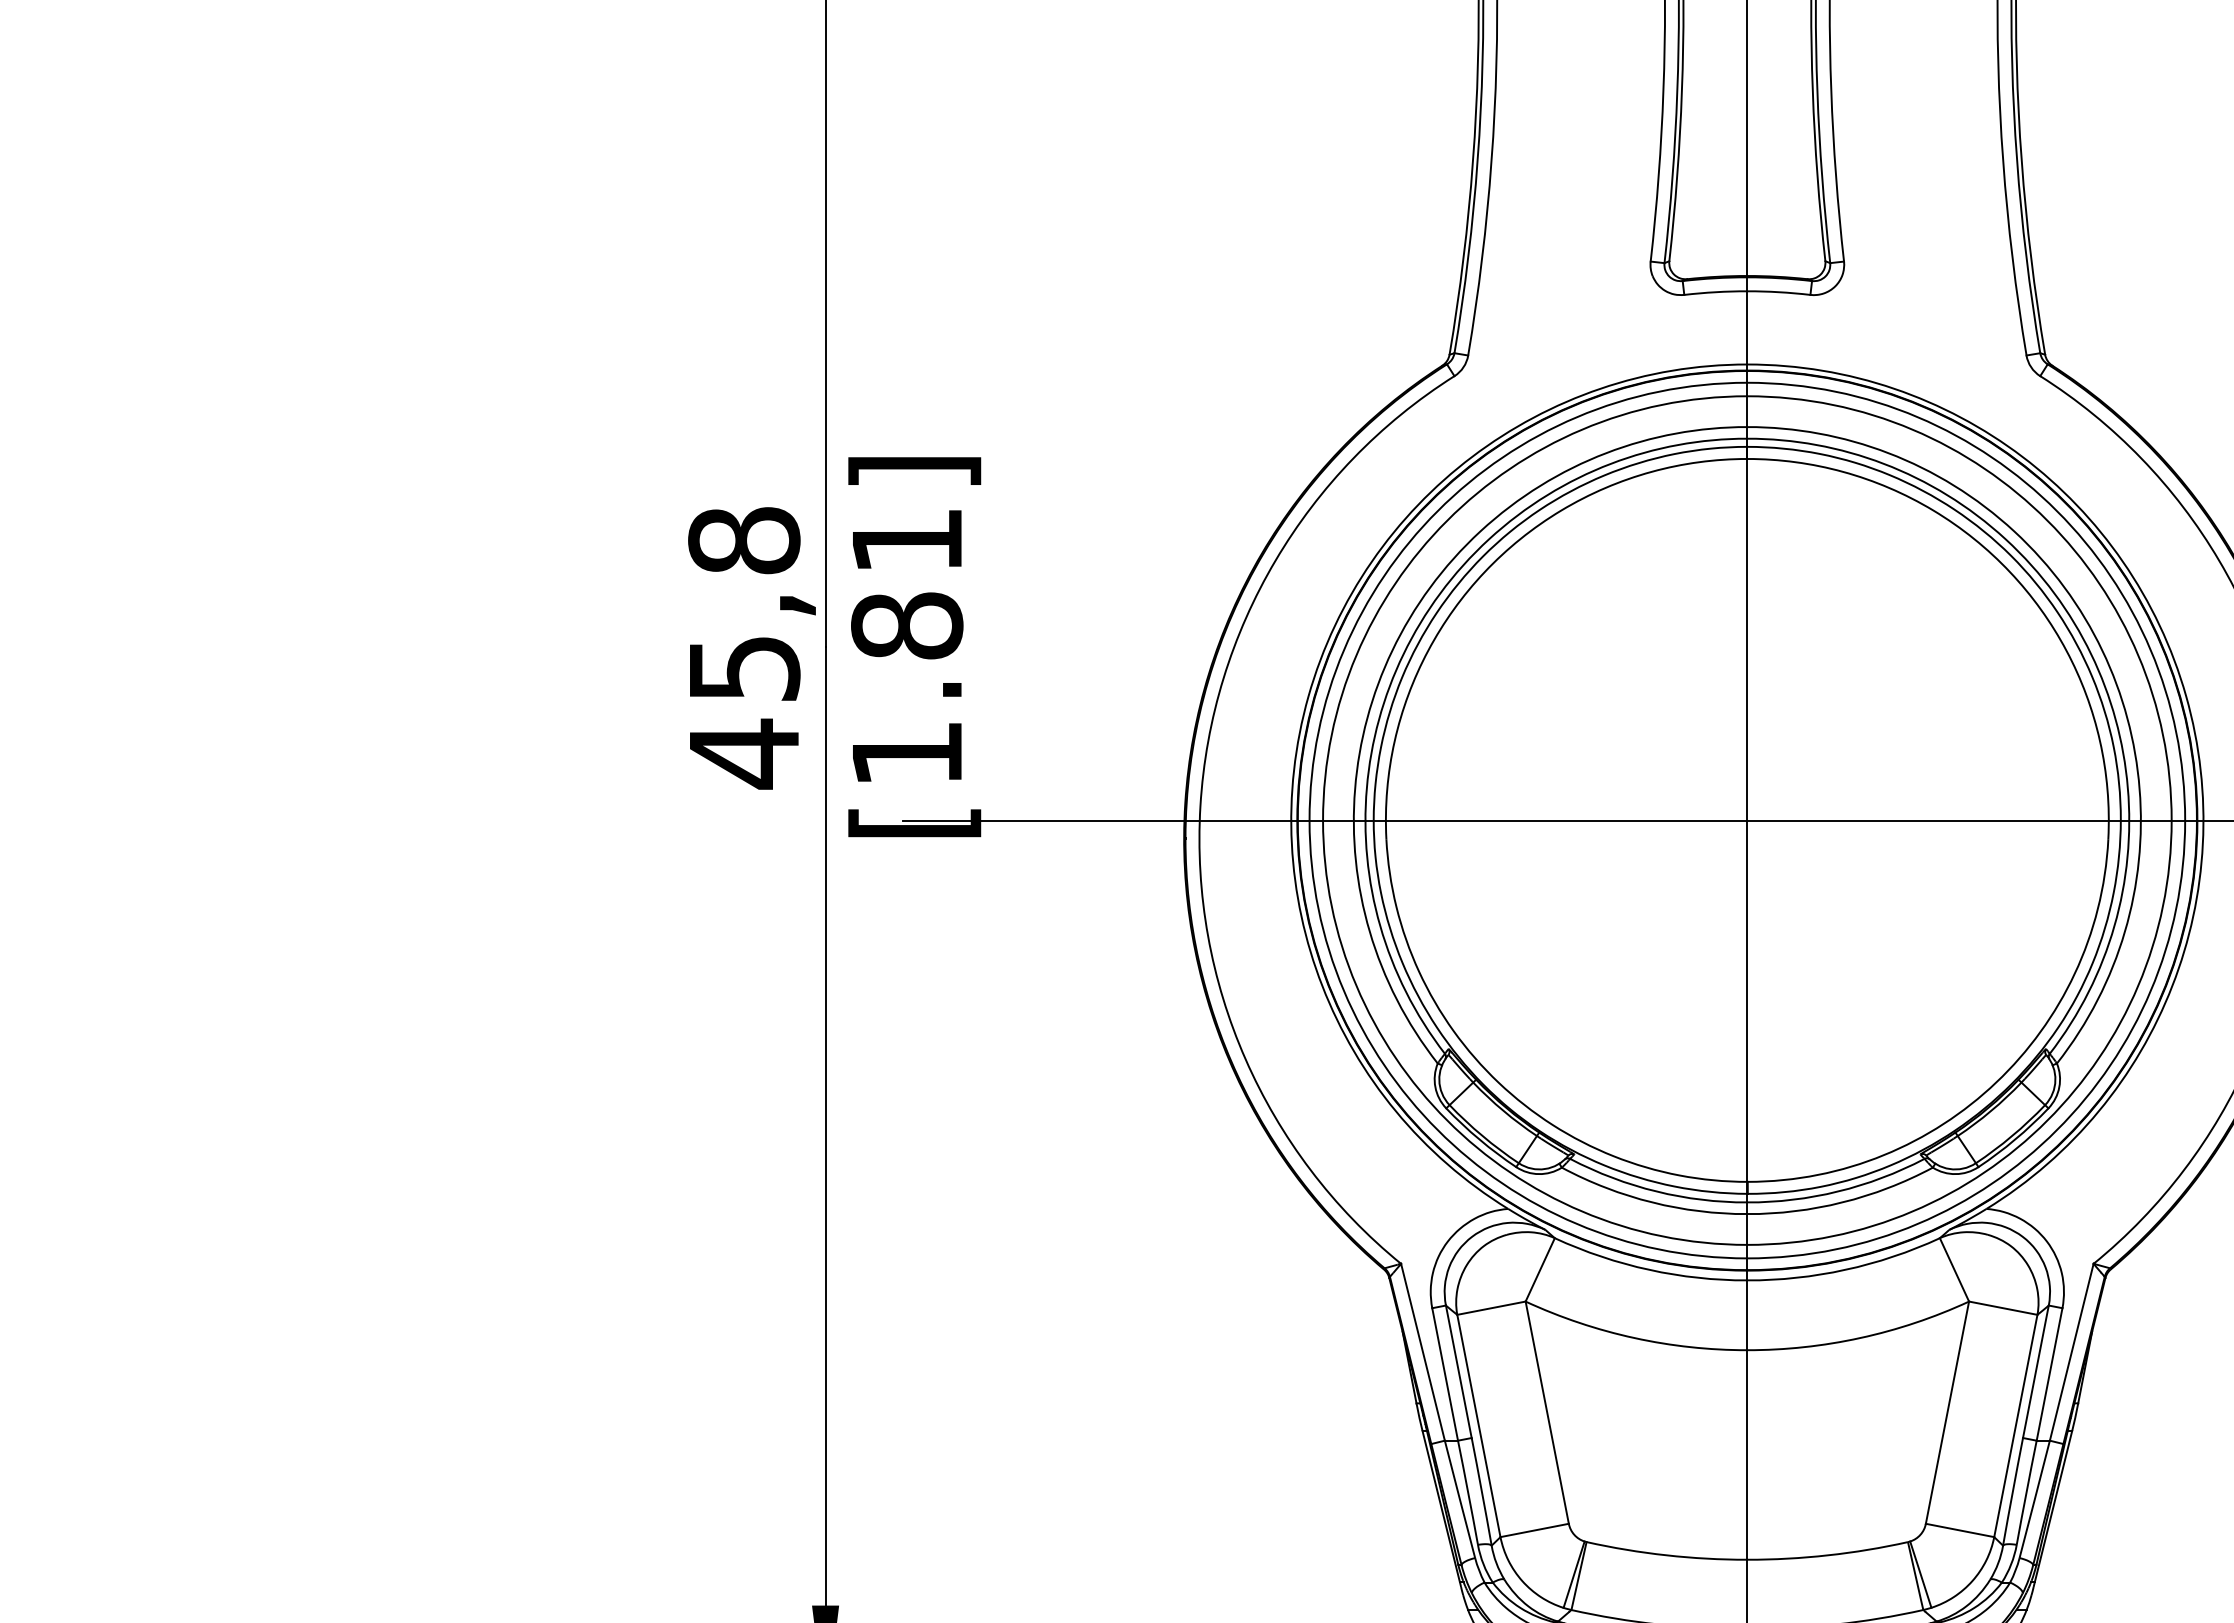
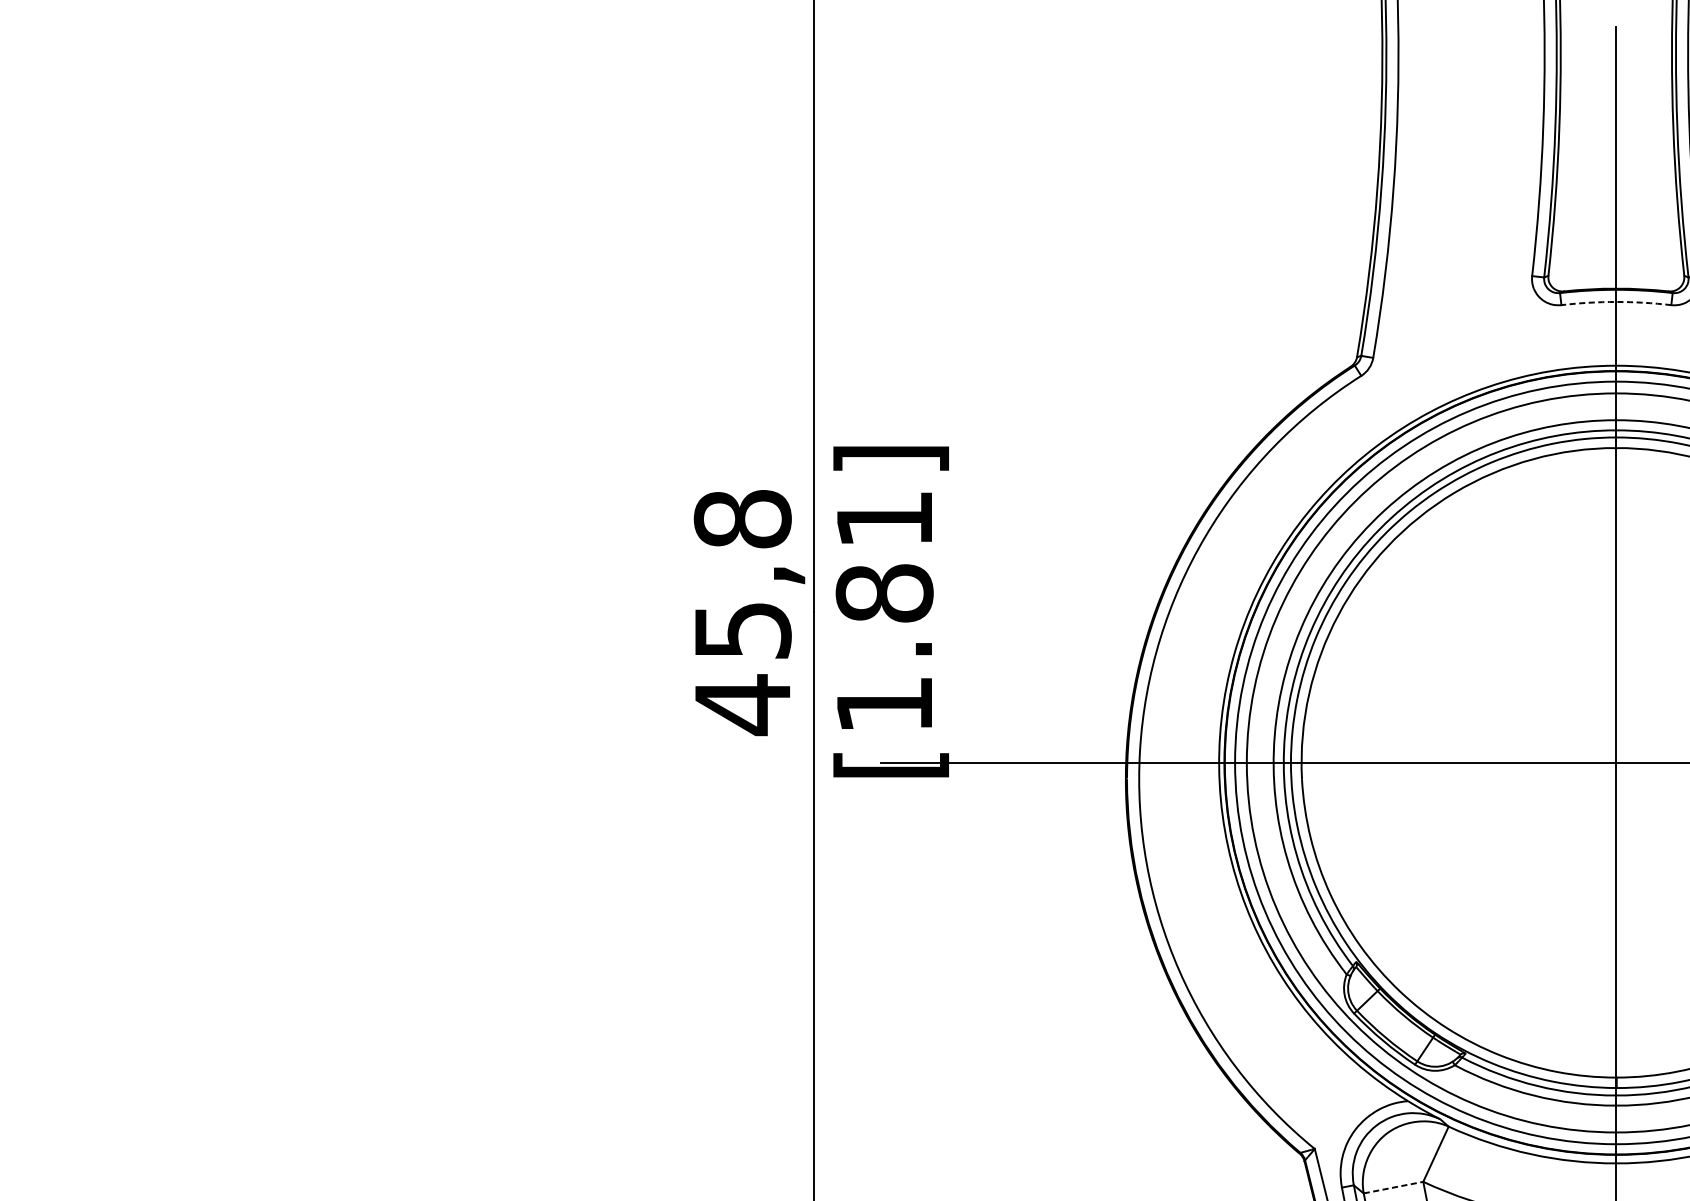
arc: (1747, 291) -> (1616, 302), solid -> dashed
line: (1491, 1308) -> (1393, 1187), solid -> dashed

